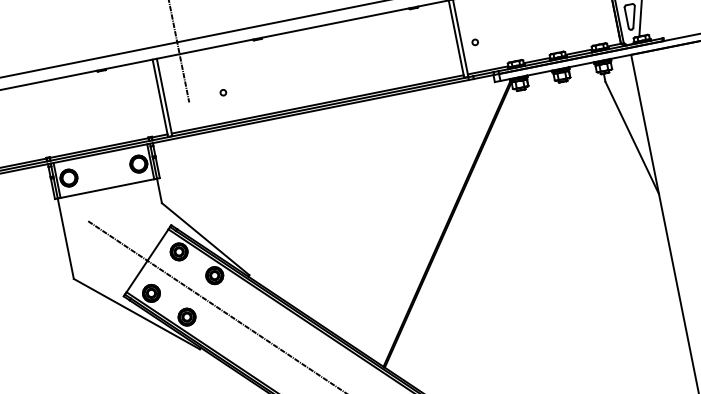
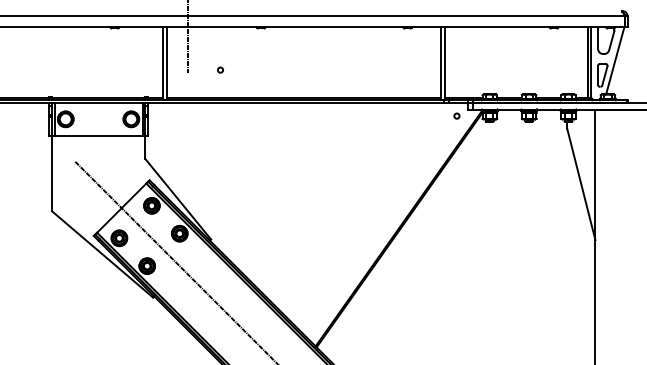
circle: (474, 41) -> (456, 115), moved

